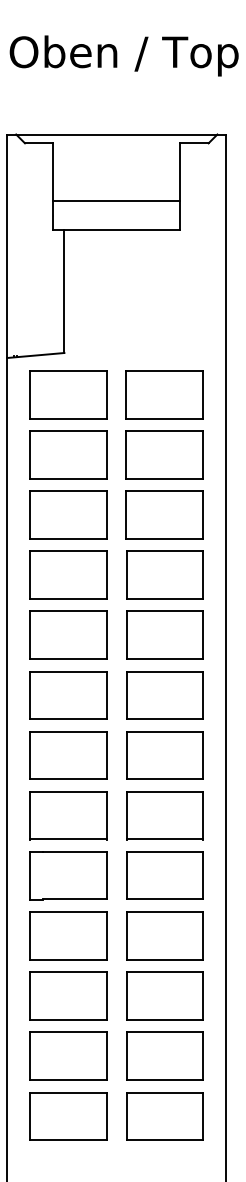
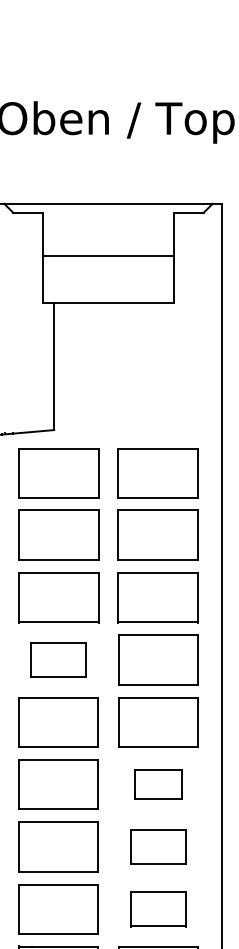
line: (116, 200) -> (108, 255), moved
part: (68, 574) -> (58, 659), size x0.7
part: (164, 695) -> (157, 784), size x0.6
part: (164, 755) -> (157, 846), size x0.7
part: (164, 815) -> (157, 909), size x0.7

